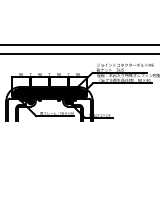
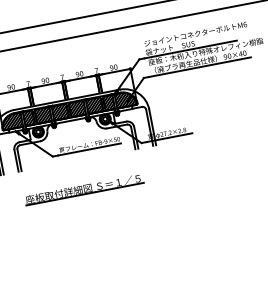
part: (49, 136) -> (83, 188), added

